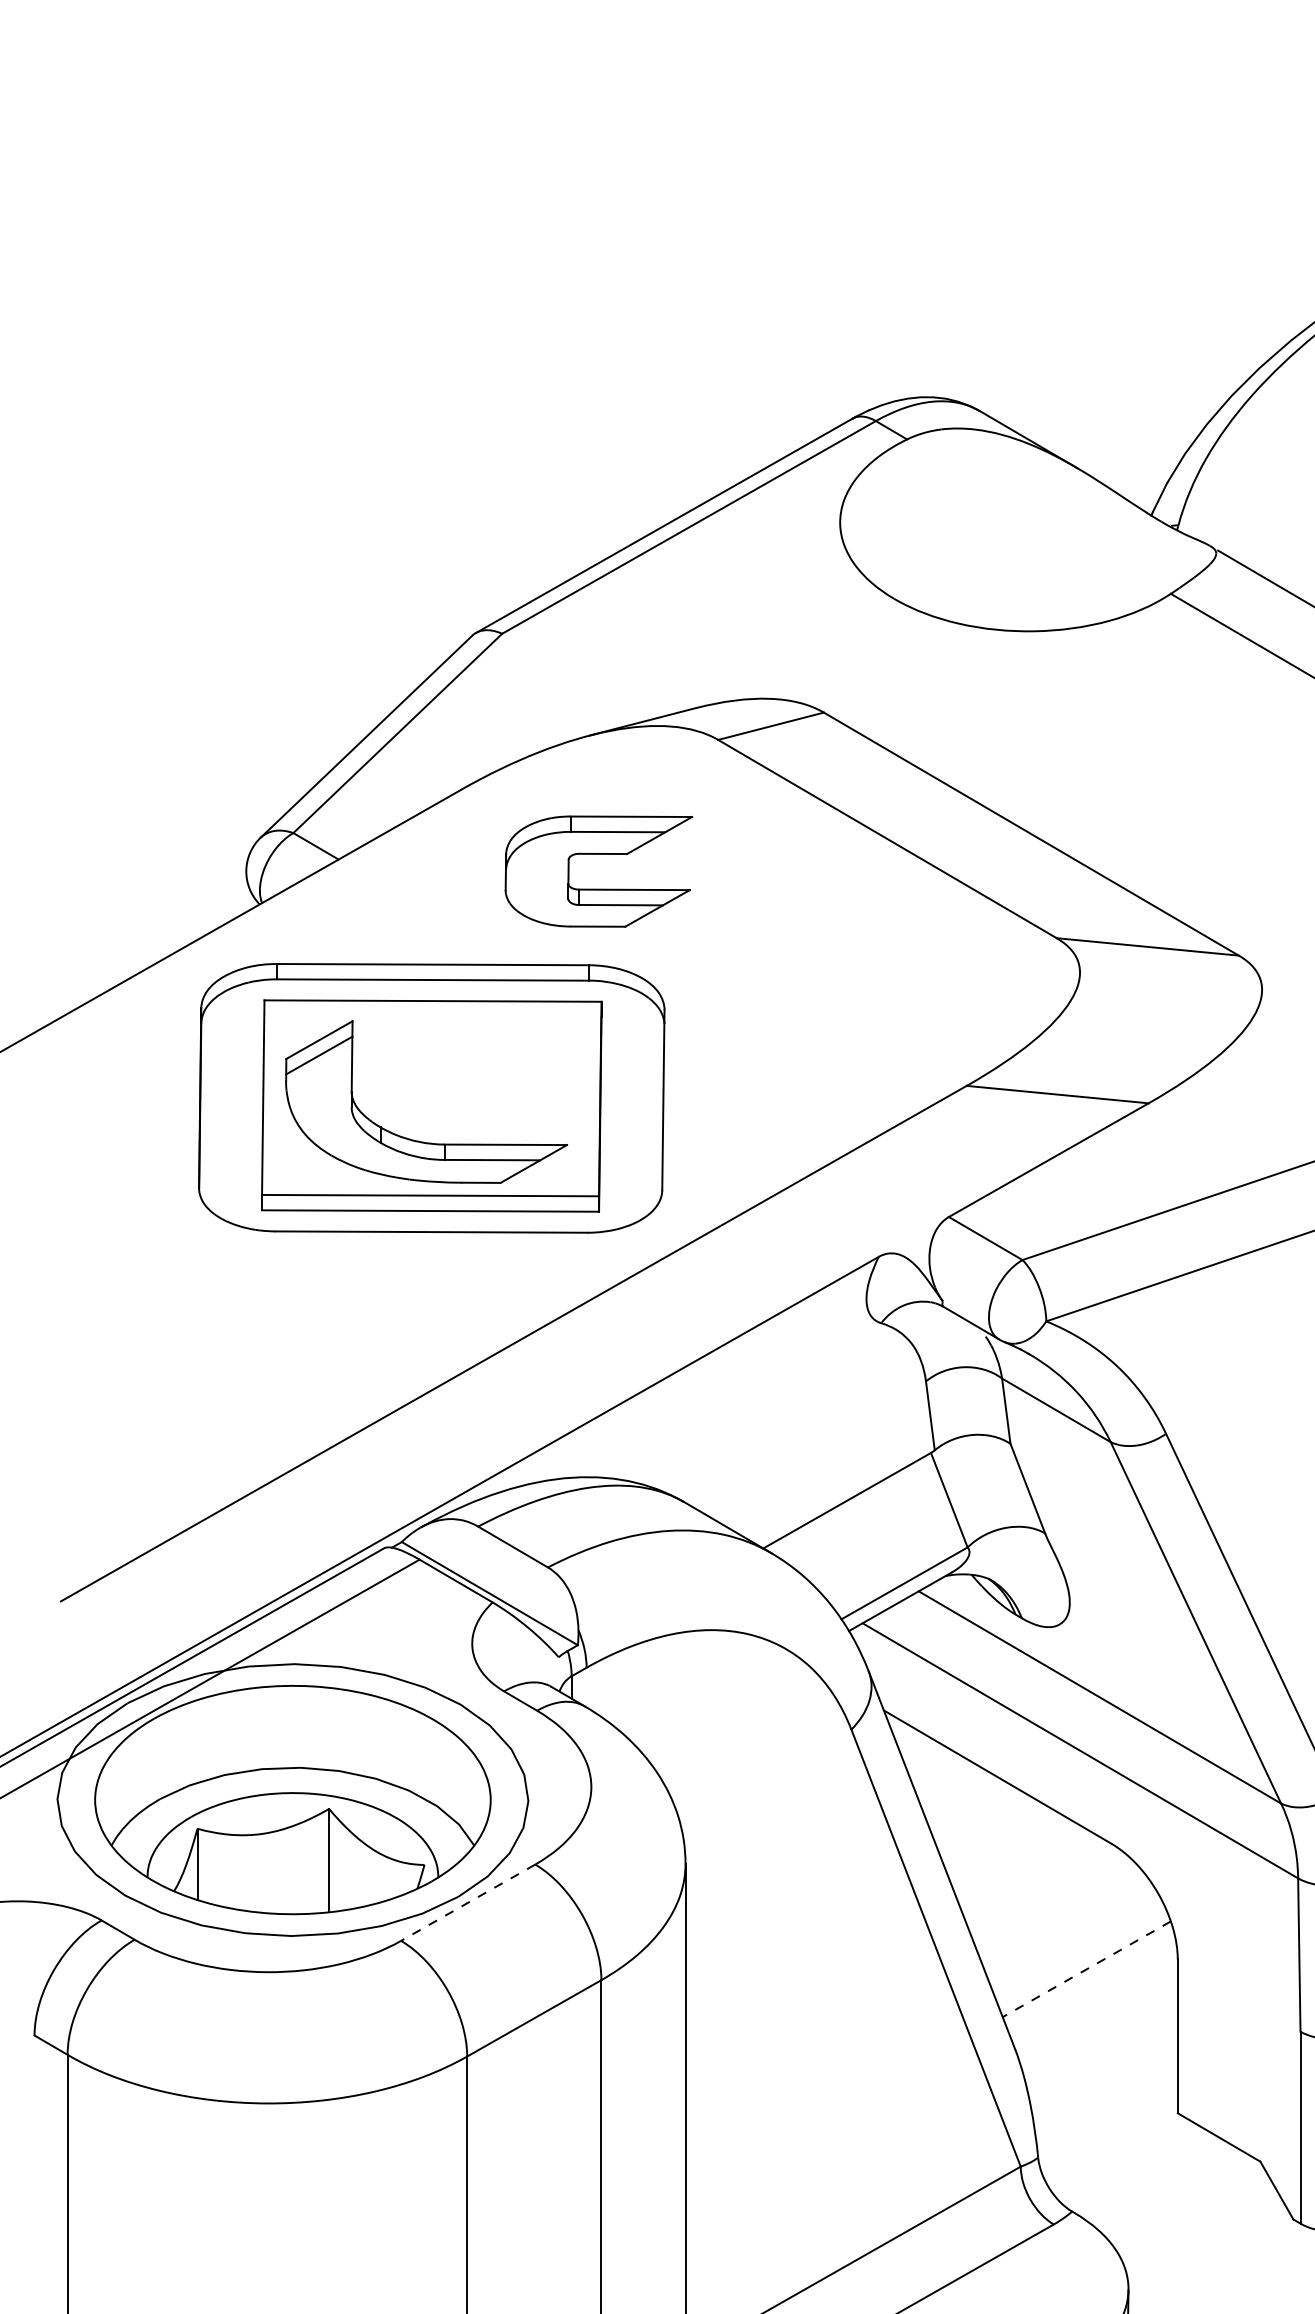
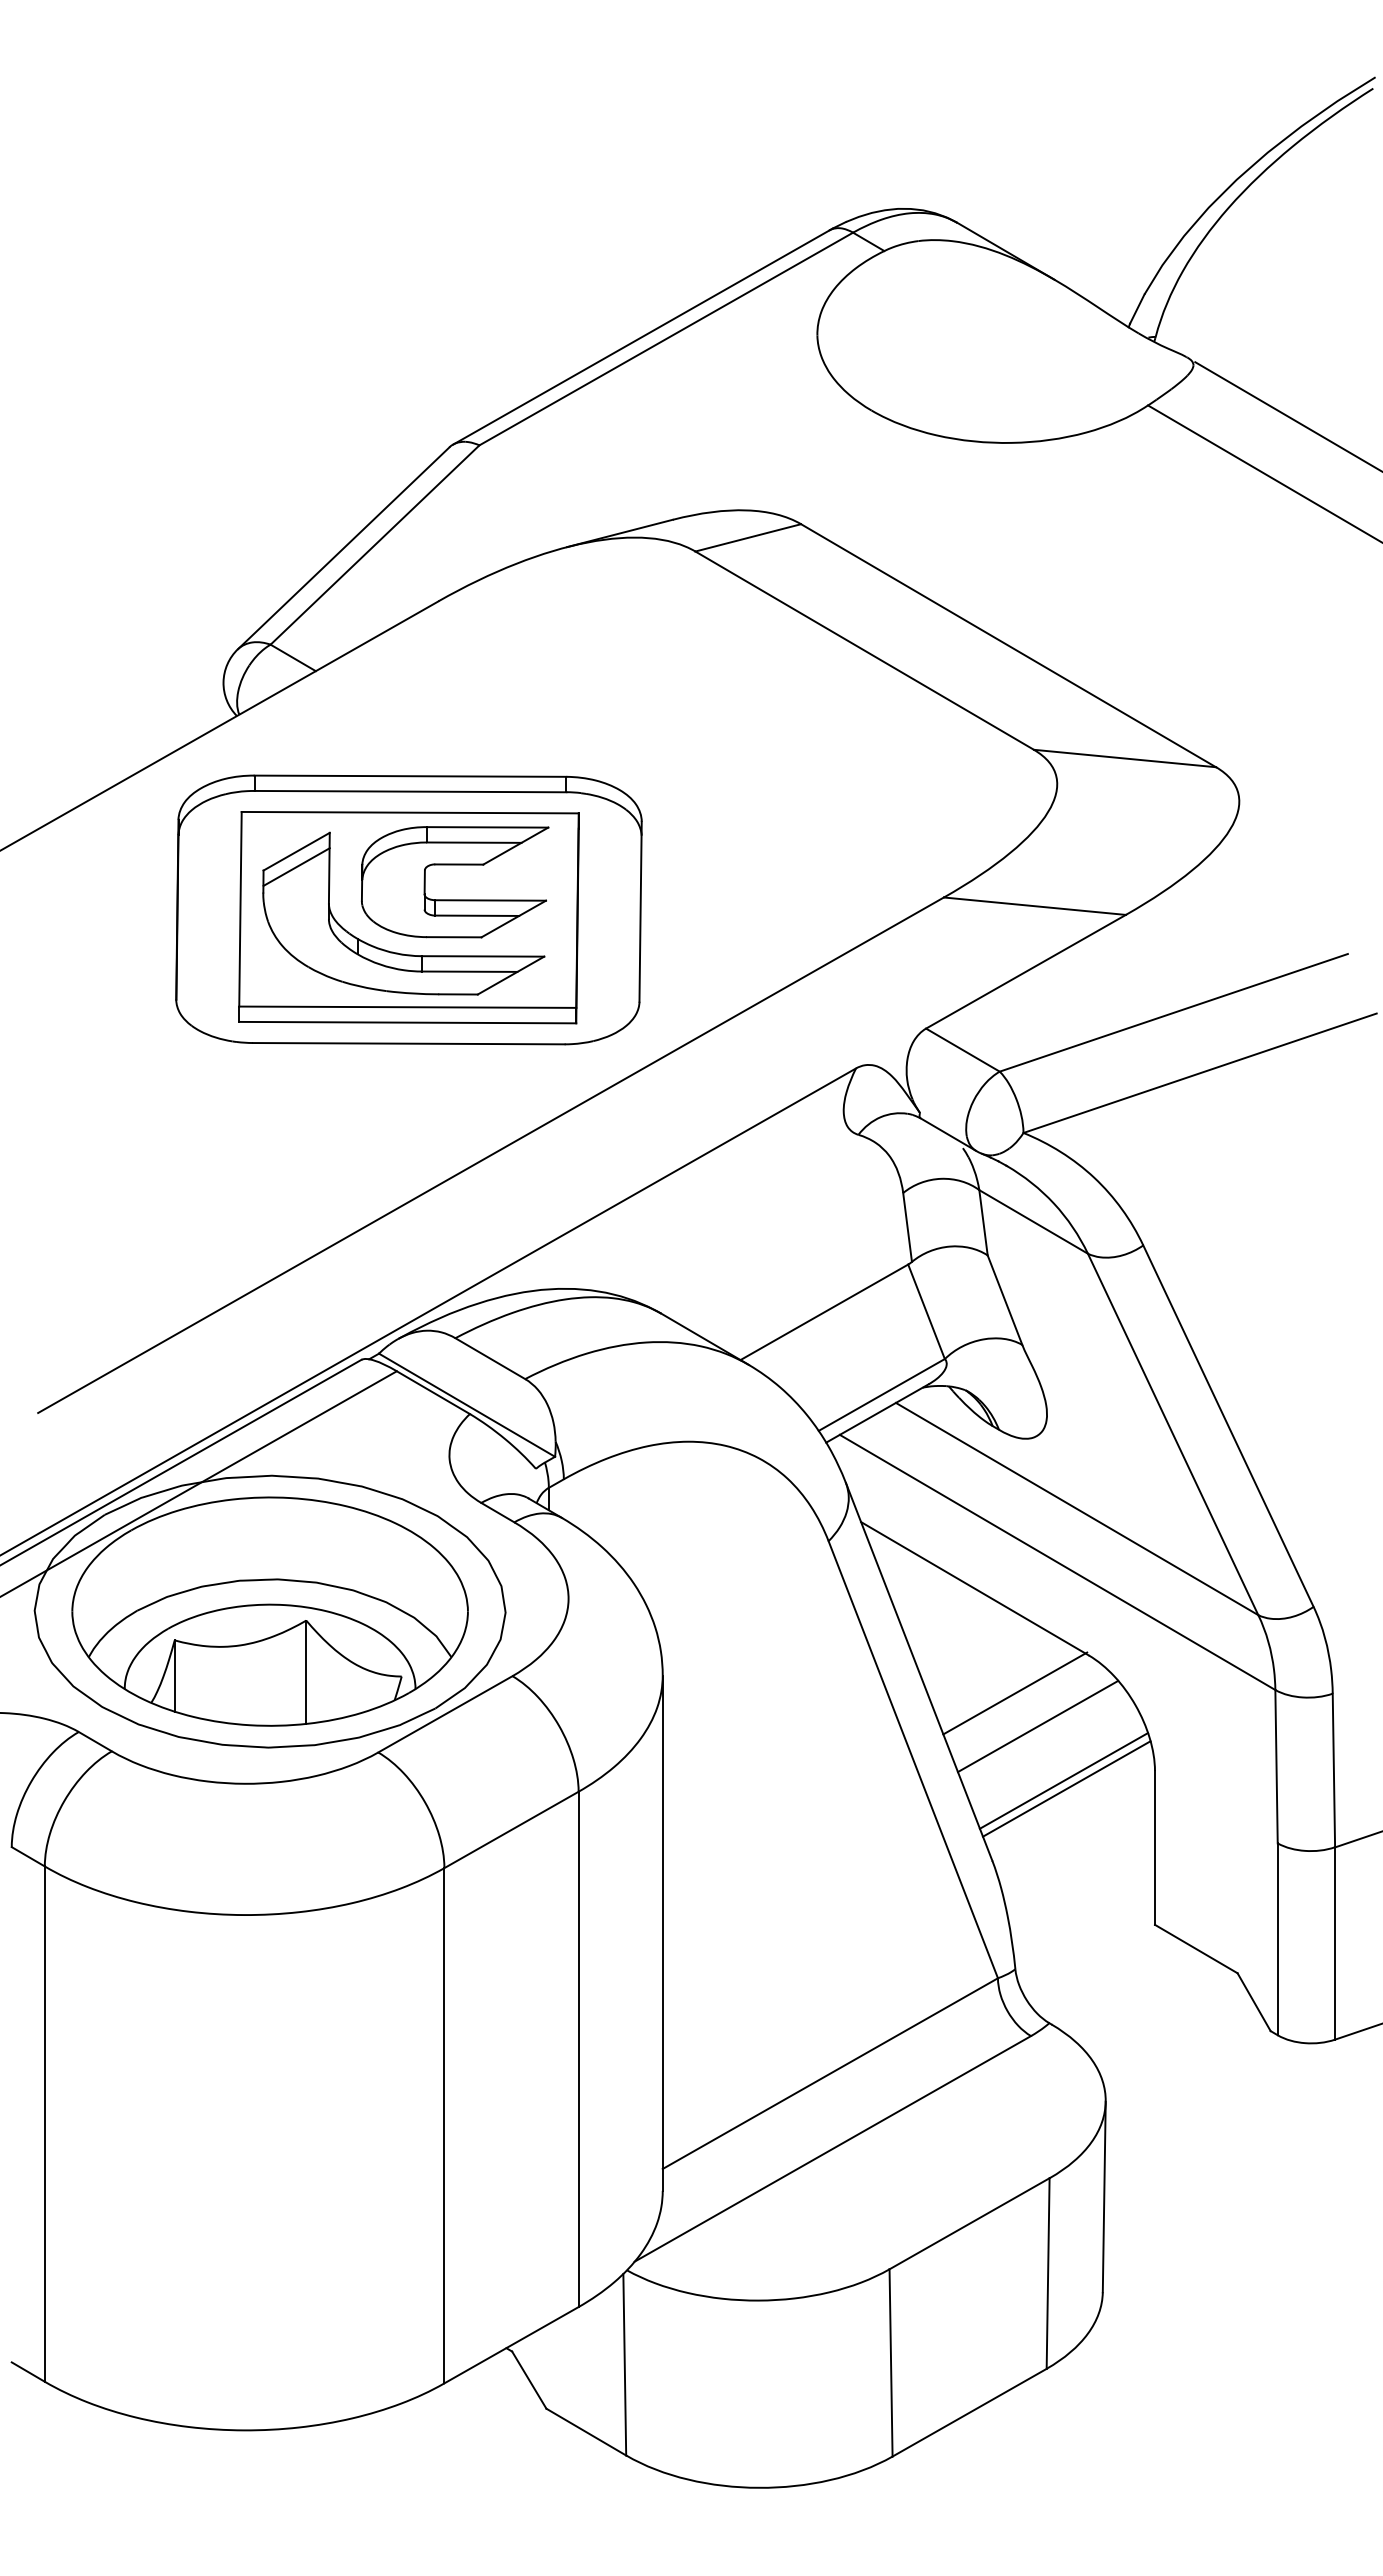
part: (599, 854) -> (455, 865), moved
line: (1038, 1881) -> (1015, 1693), added
line: (467, 1902) -> (444, 1714), dashed -> solid
line: (1060, 1914) -> (1037, 1726), added
line: (1086, 1968) -> (1063, 1780), dashed -> solid
line: (1089, 1976) -> (1066, 1788), added

